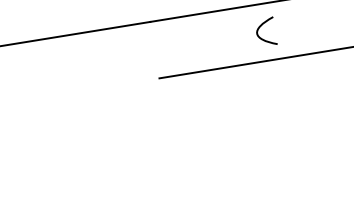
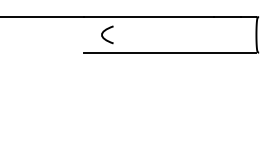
curve: (261, 27) -> (105, 31), moved

